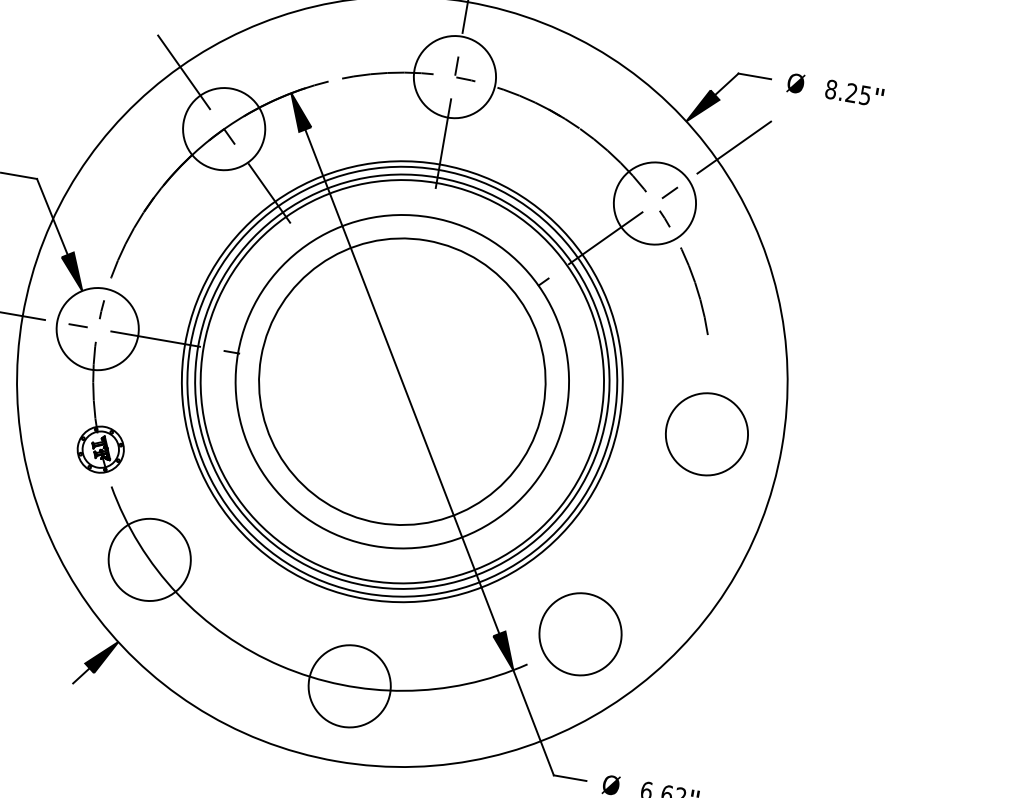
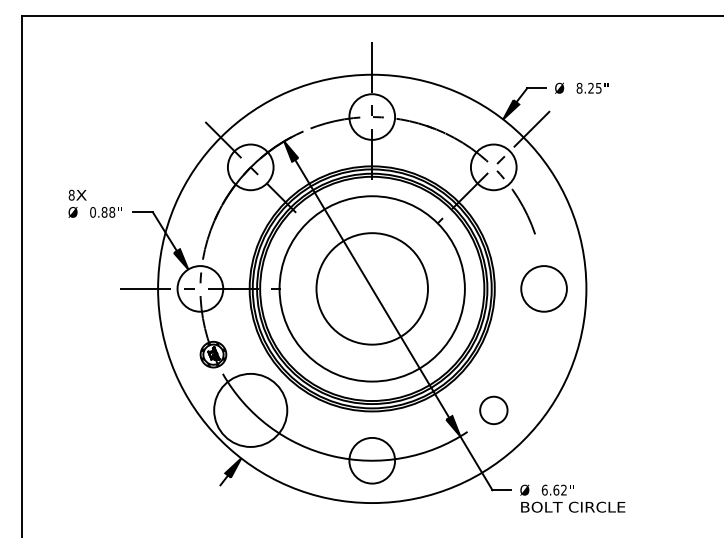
circle: (401, 380) -> (371, 288), size x0.7
circle: (149, 559) -> (250, 410), size x1.6
circle: (580, 634) -> (493, 410), size x0.6

